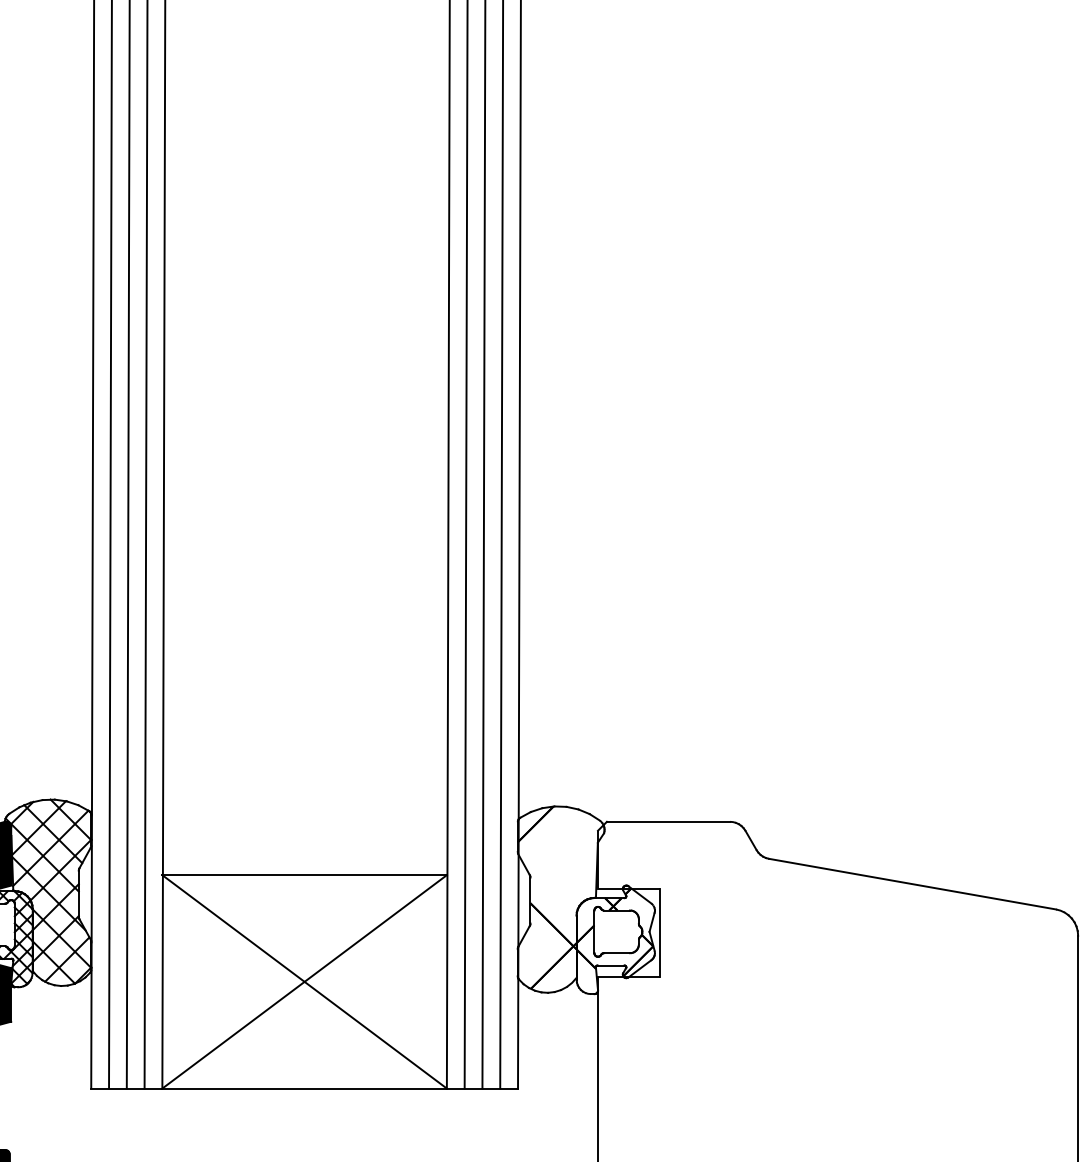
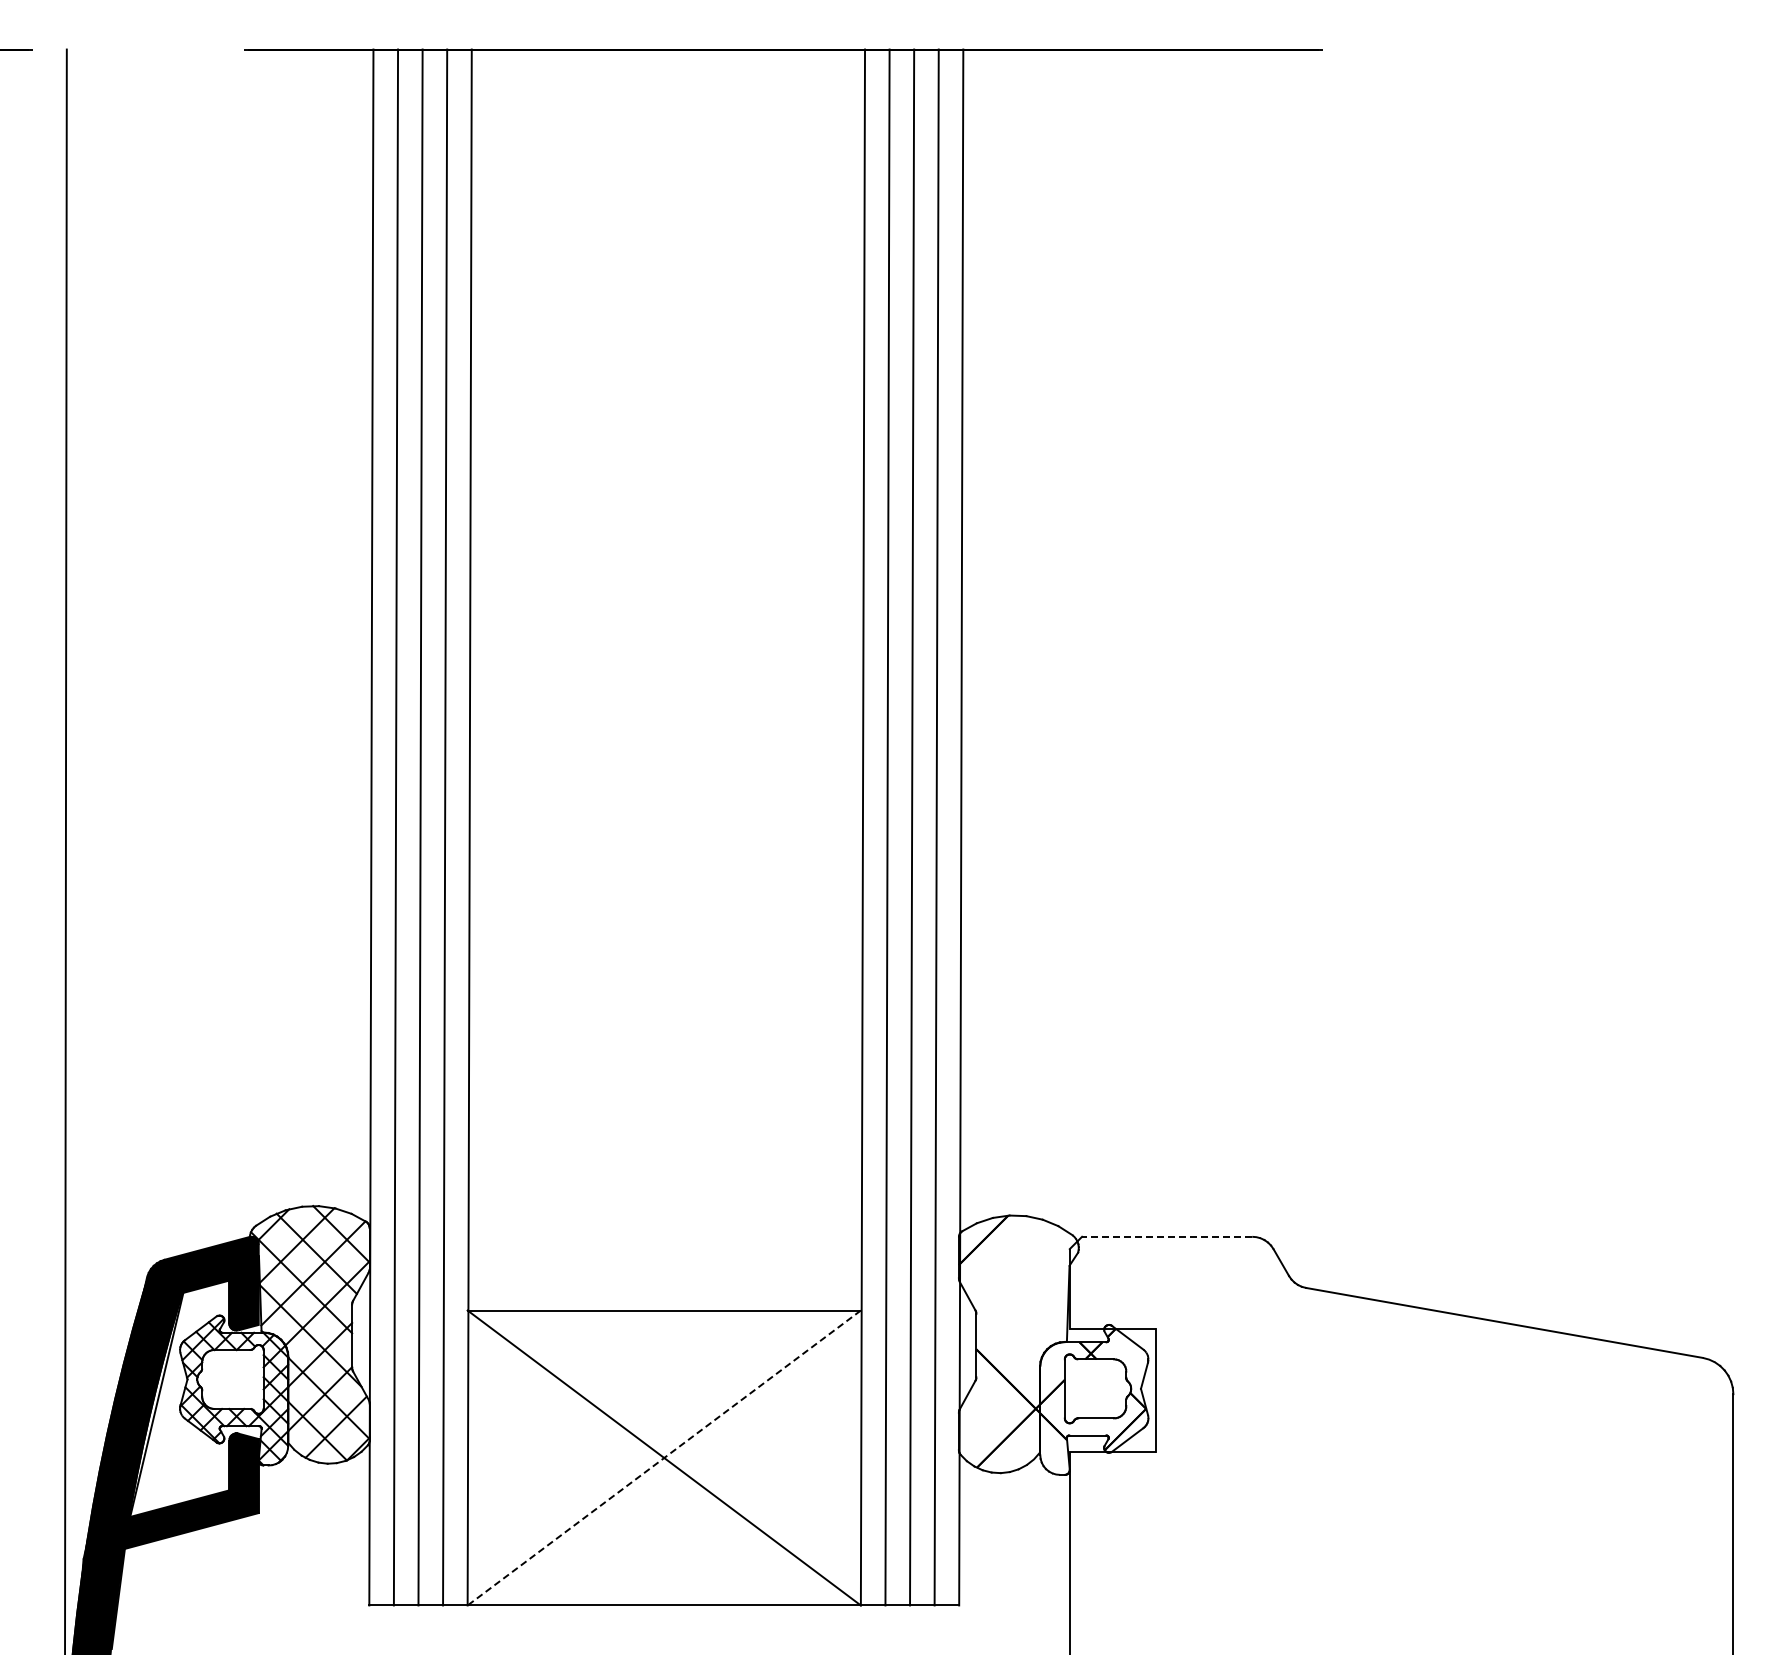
line: (667, 821) -> (1166, 1236), solid -> dashed
line: (304, 982) -> (664, 1458), solid -> dashed

